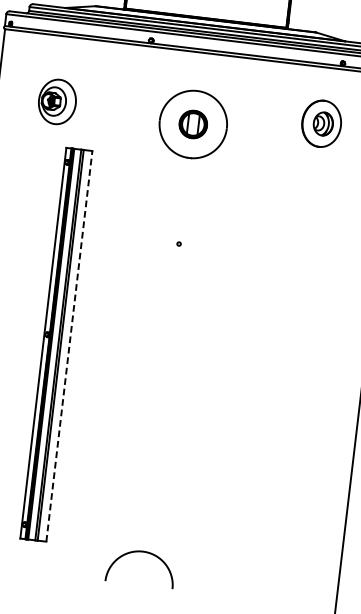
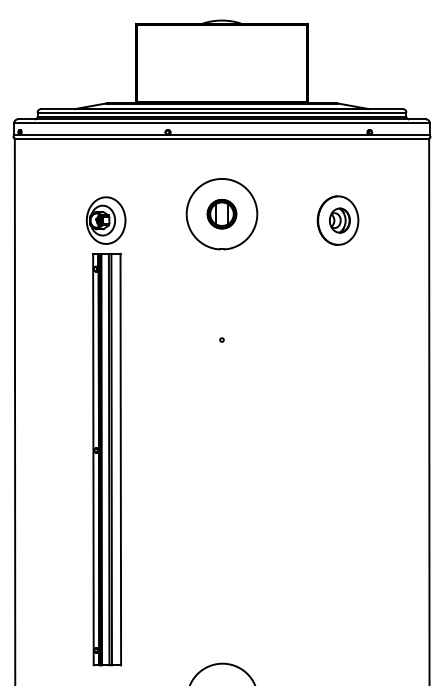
part: (56, 101) -> (105, 220), moved
part: (321, 123) -> (337, 220), moved
line: (69, 346) -> (120, 459), dashed -> solid

